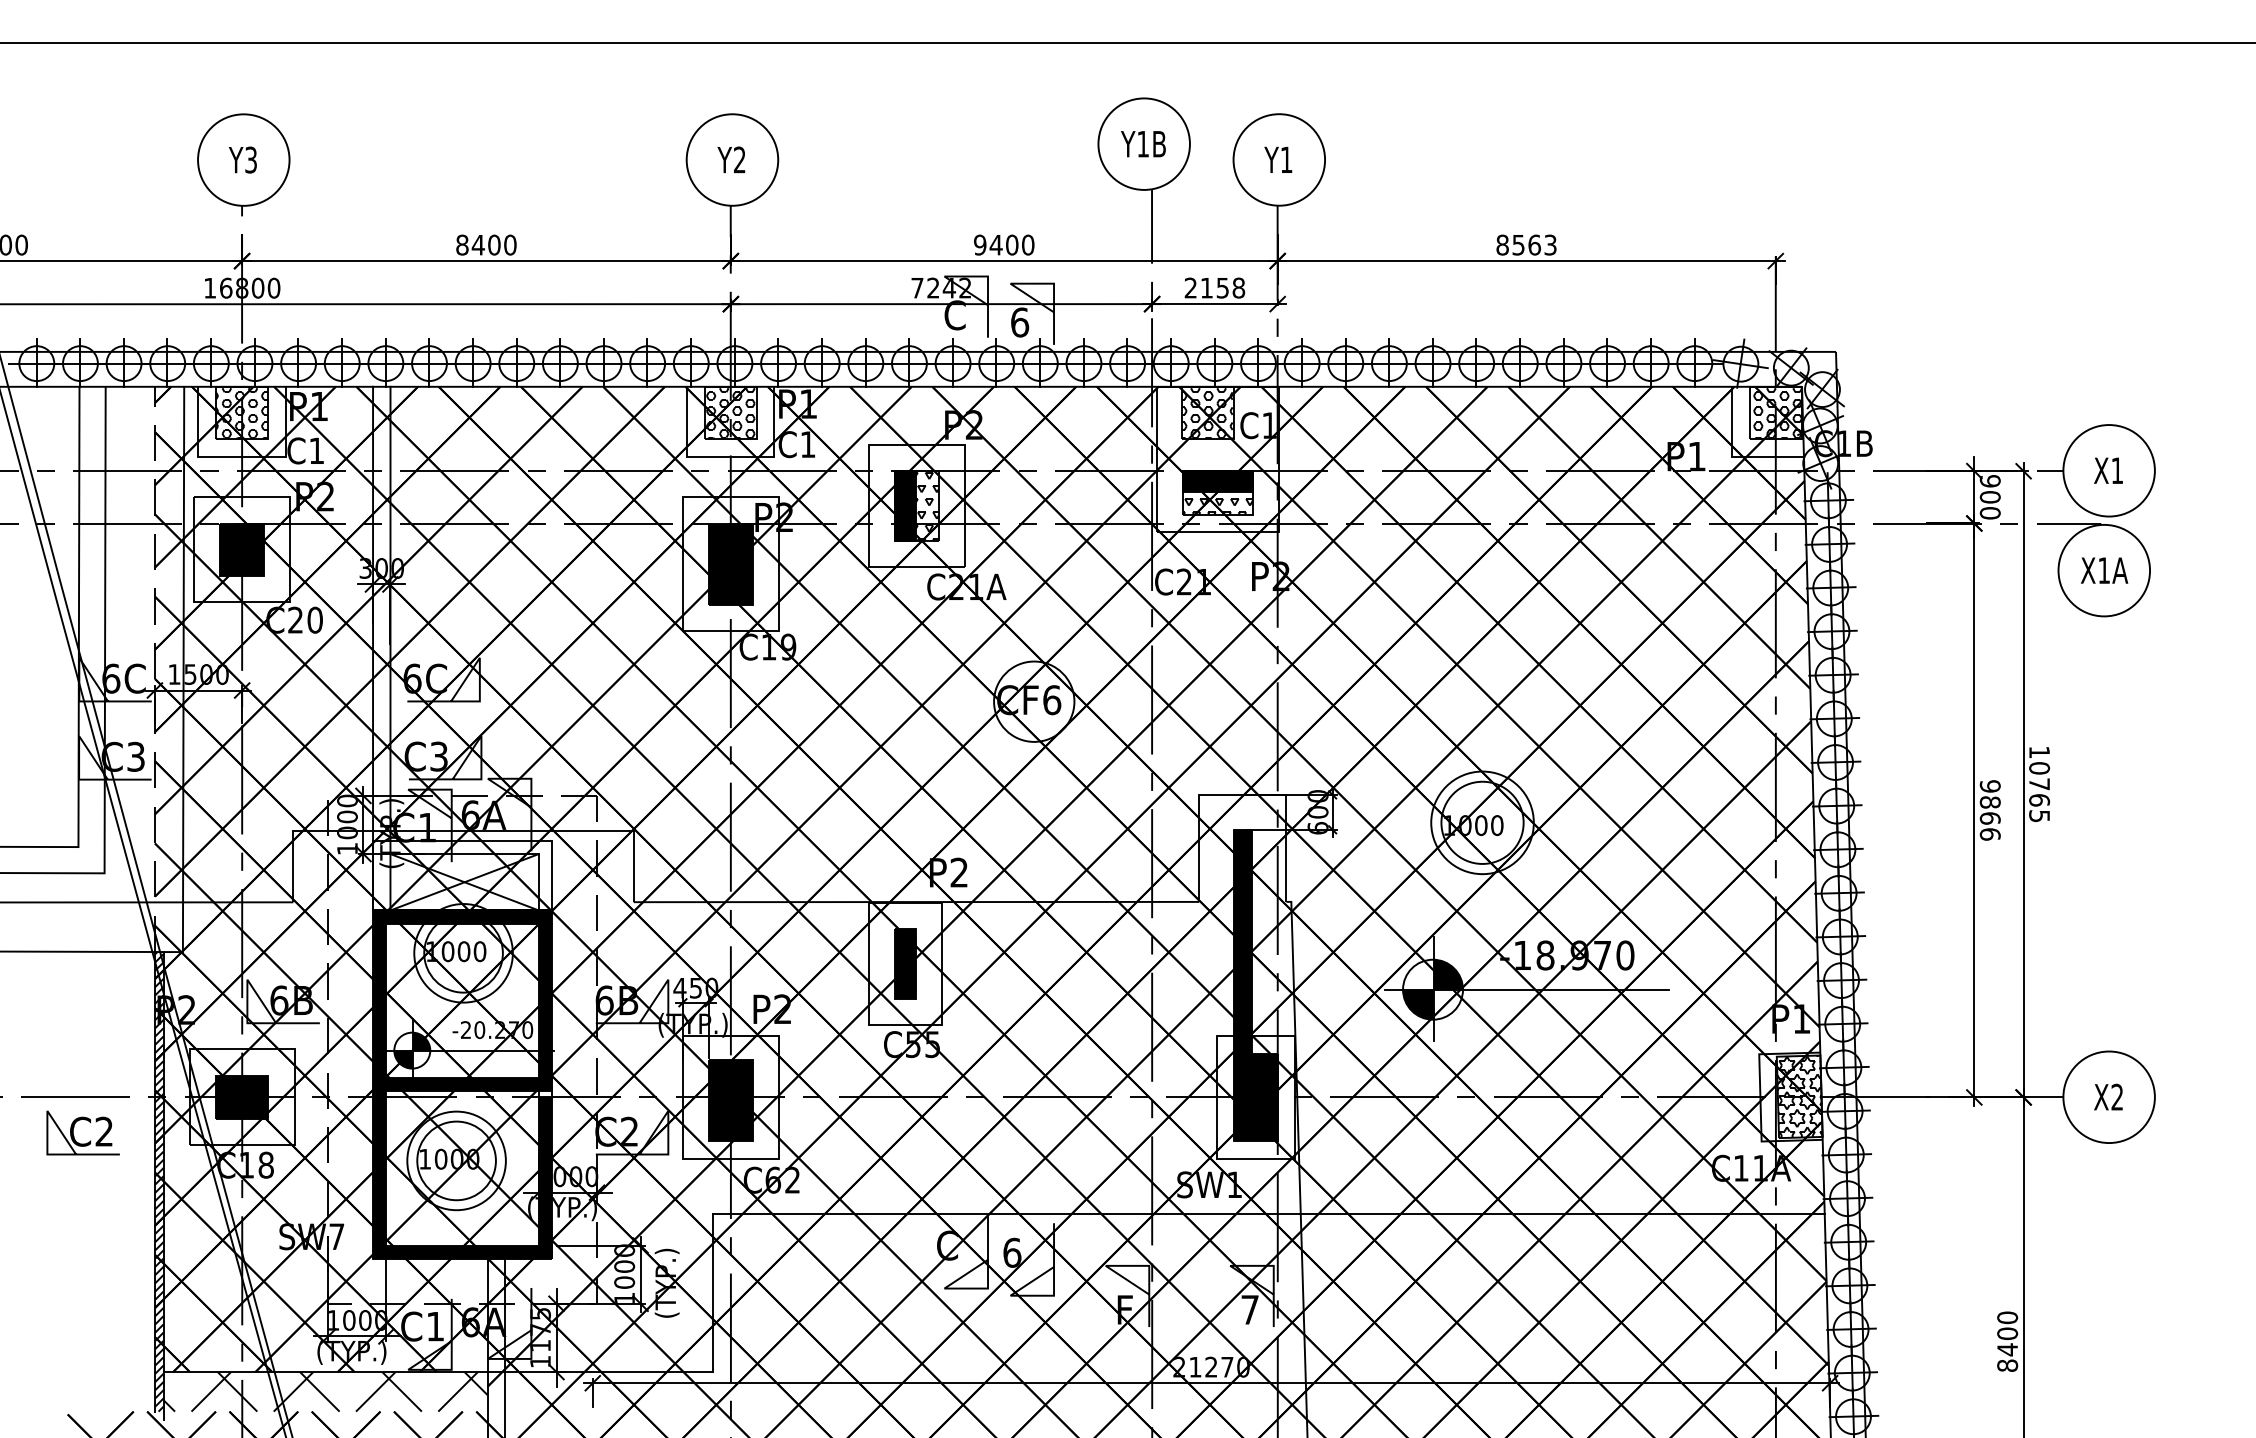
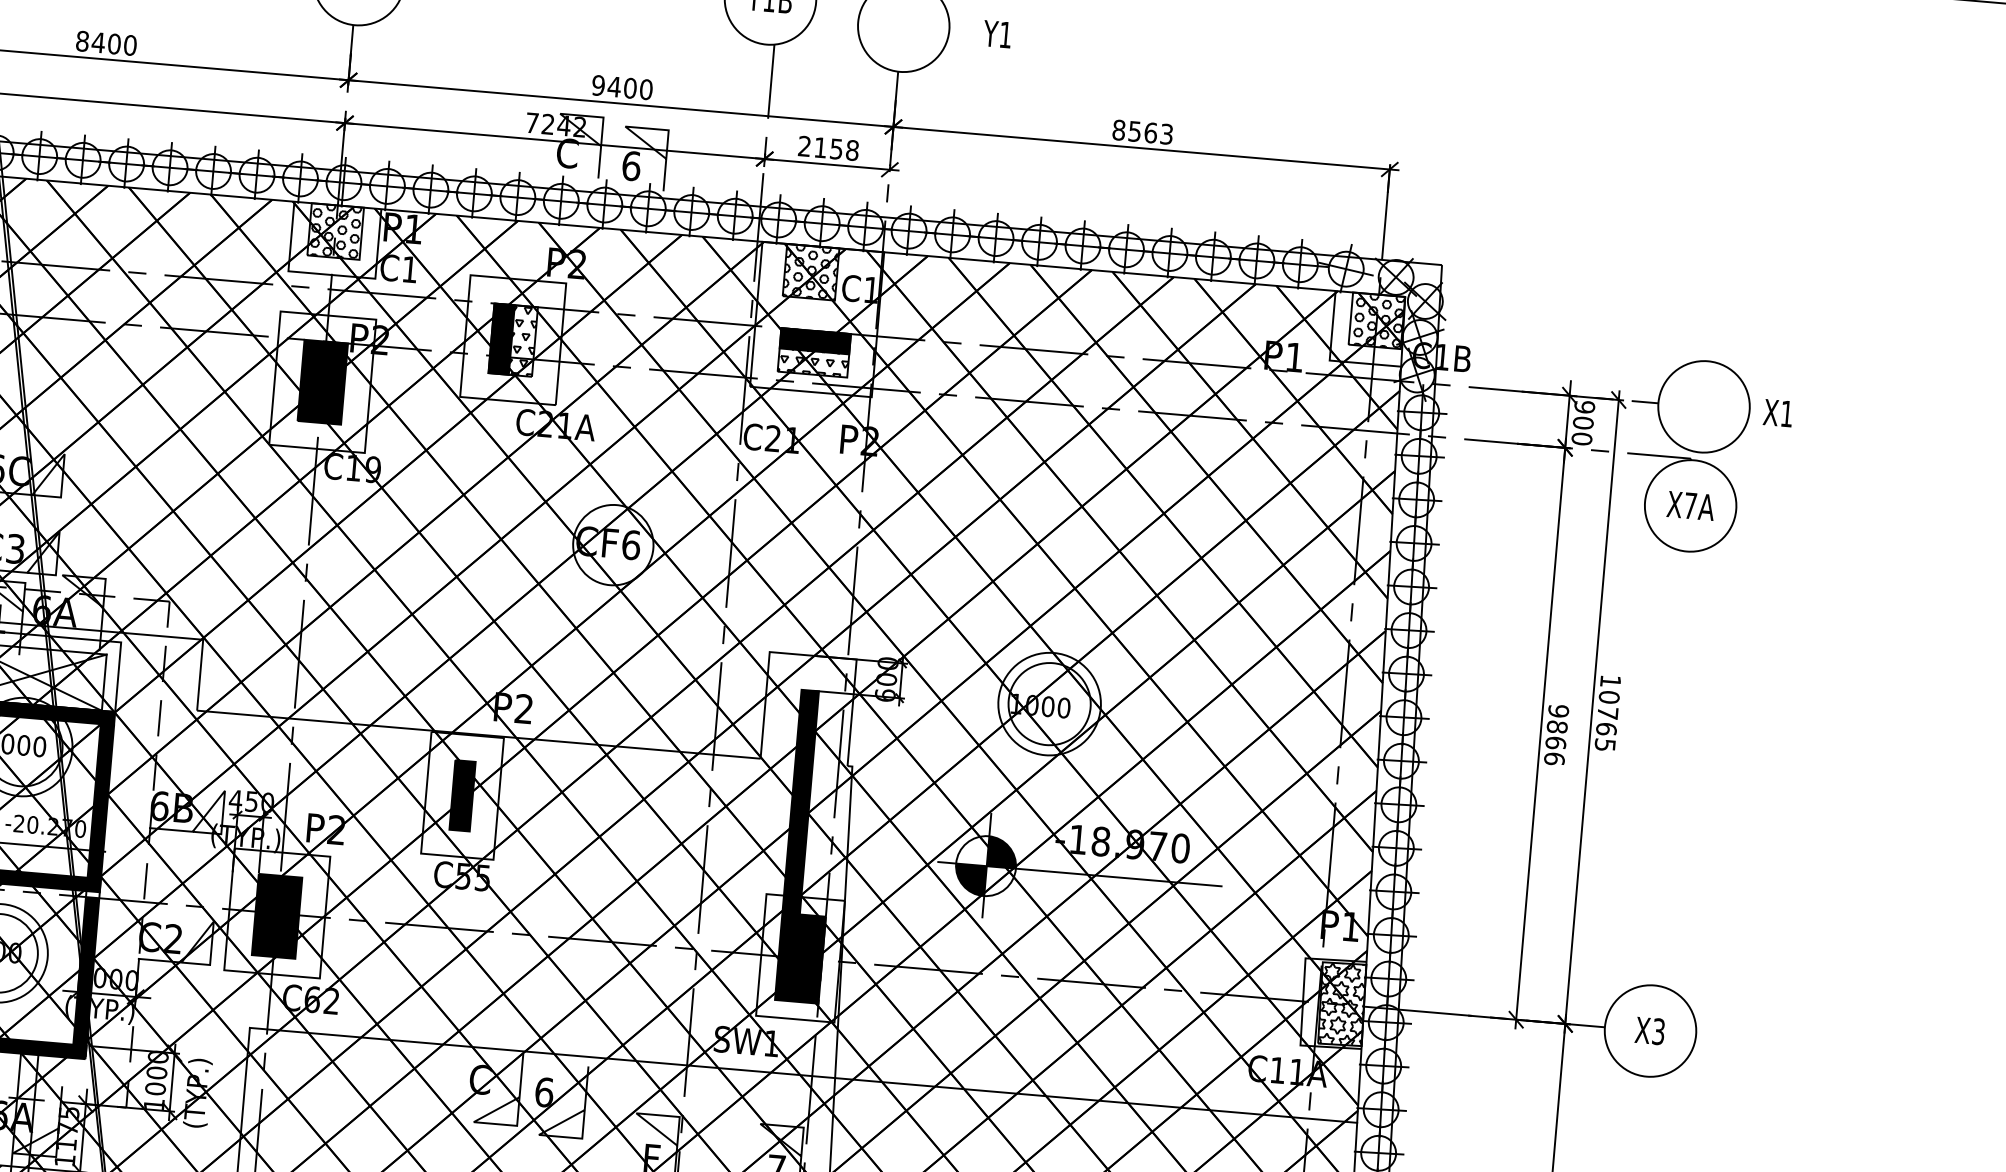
text: (1278, 159) -> (997, 33), moved
text: (2108, 470) -> (1778, 412), moved
text: (2103, 570) -> (1689, 505), X1A -> X7A
text: (2117, 1097) -> (1658, 1031), X2 -> X3

